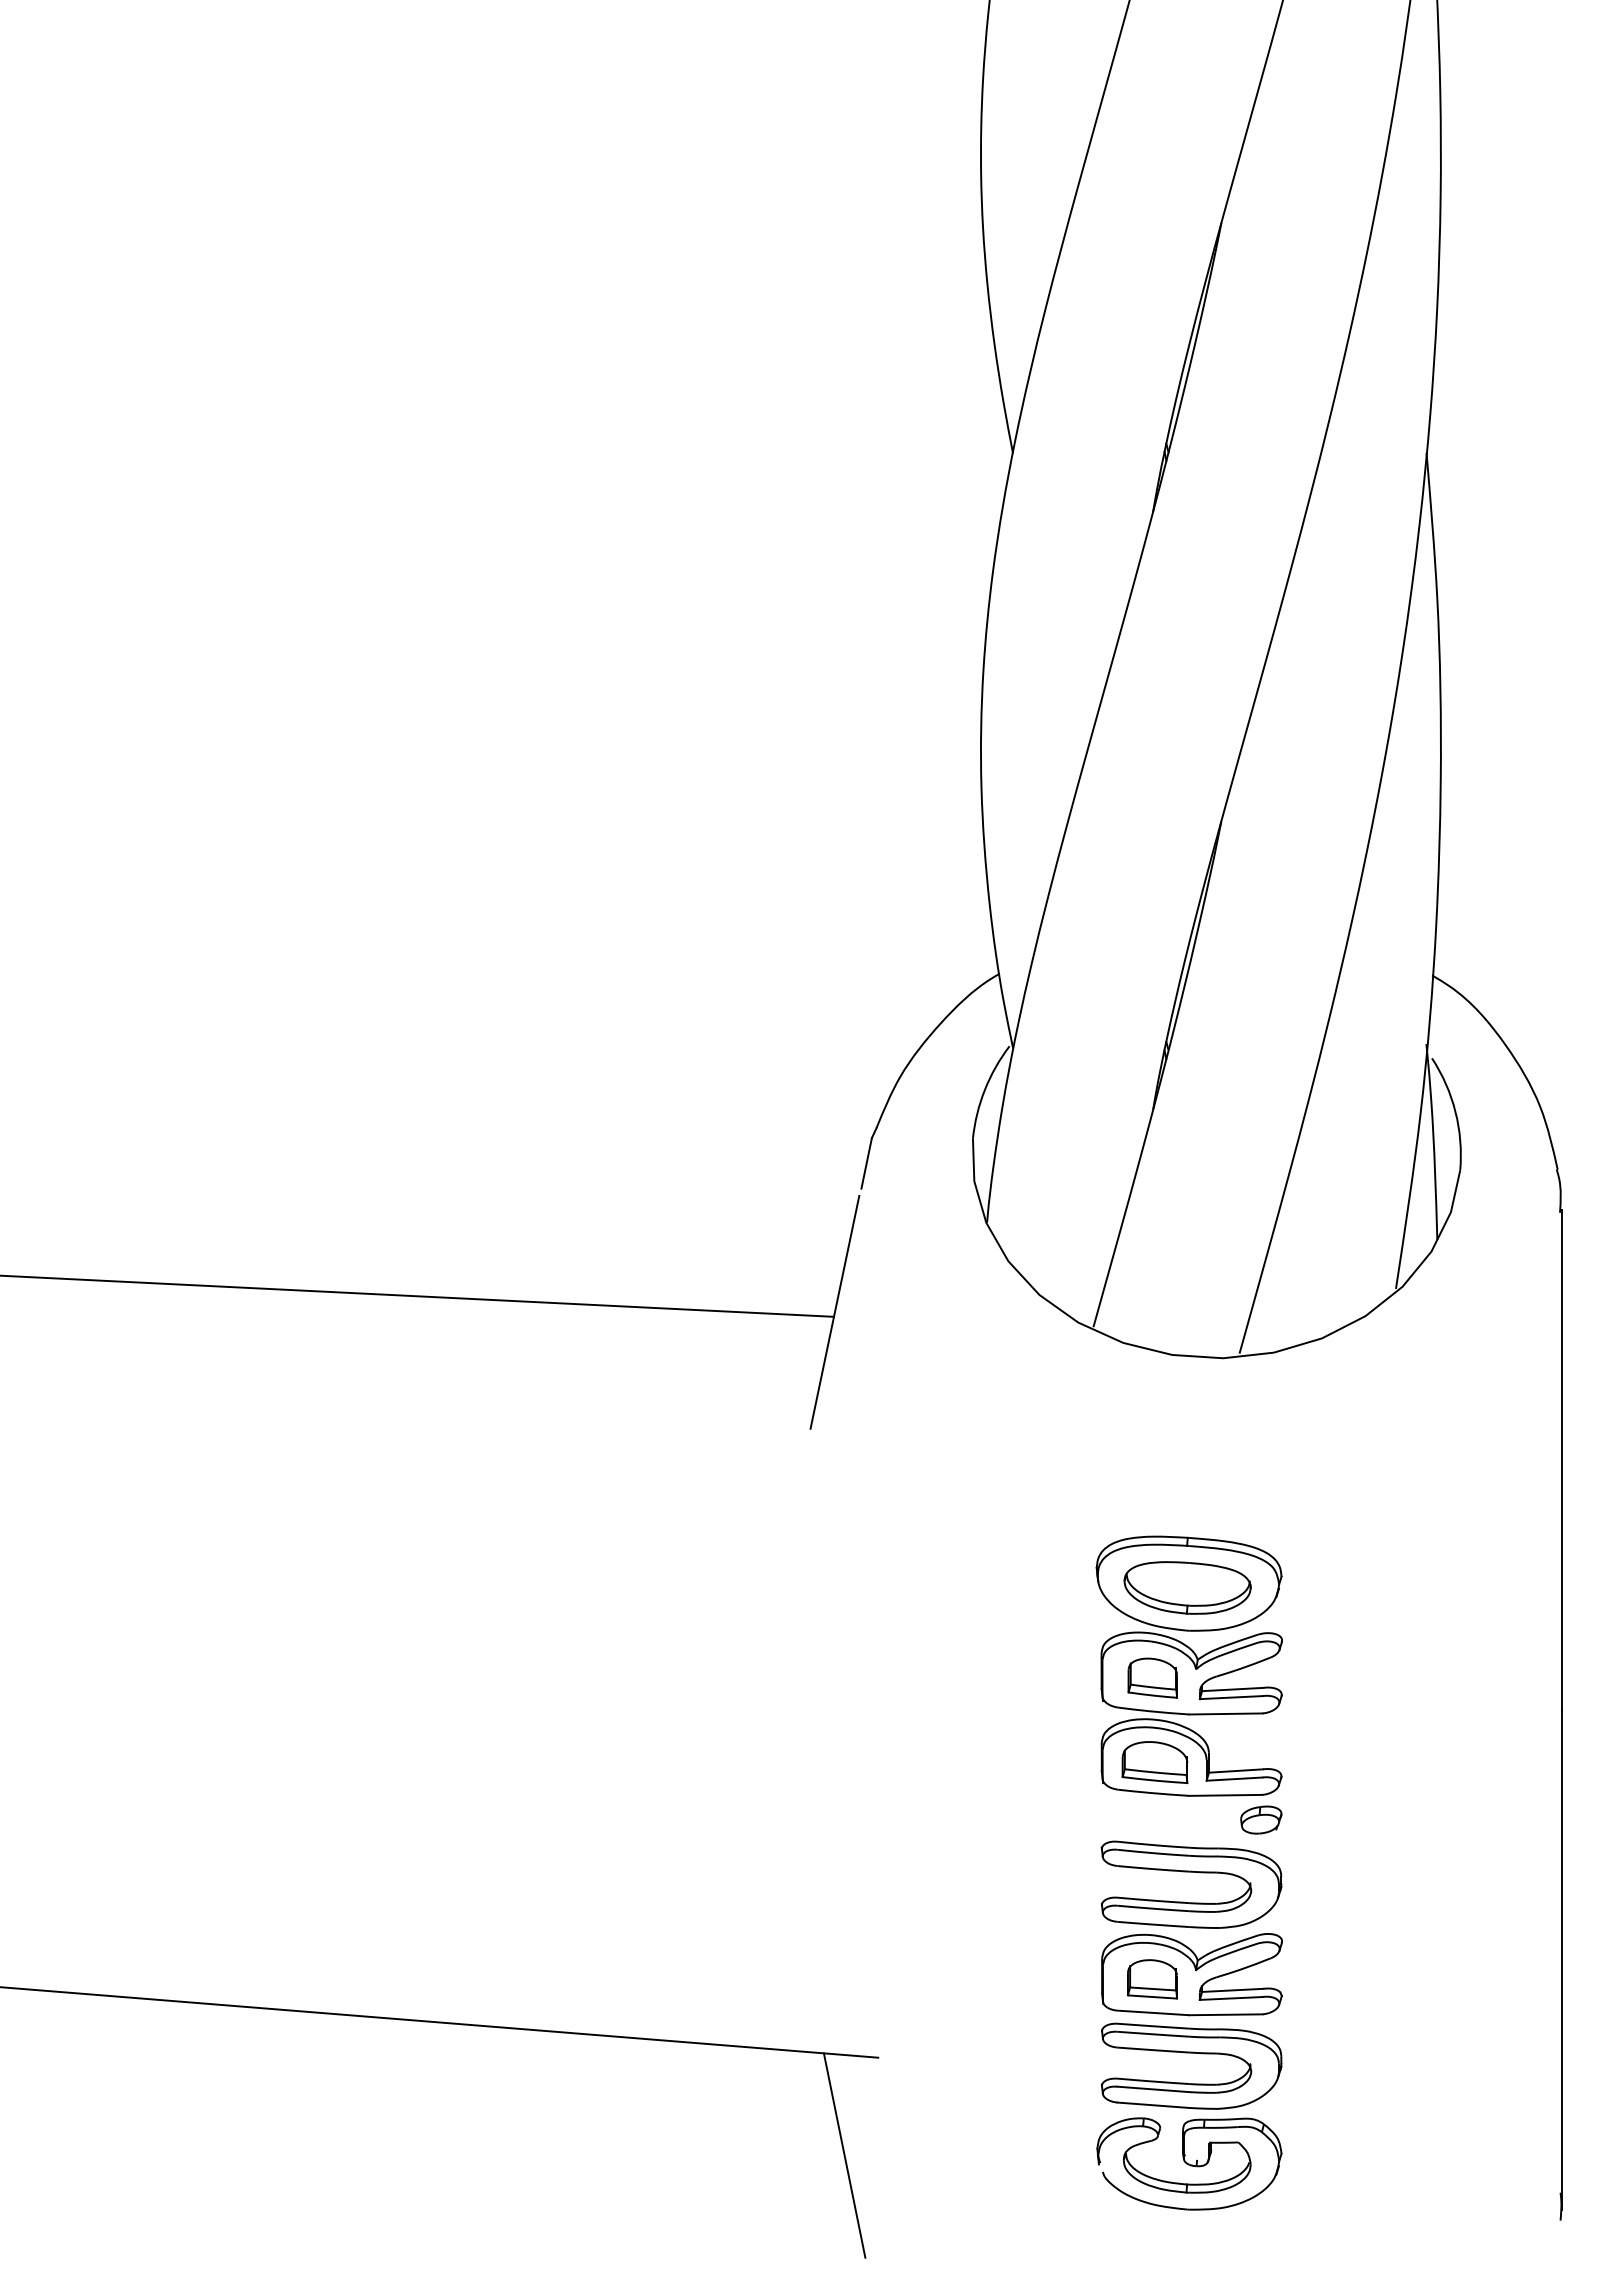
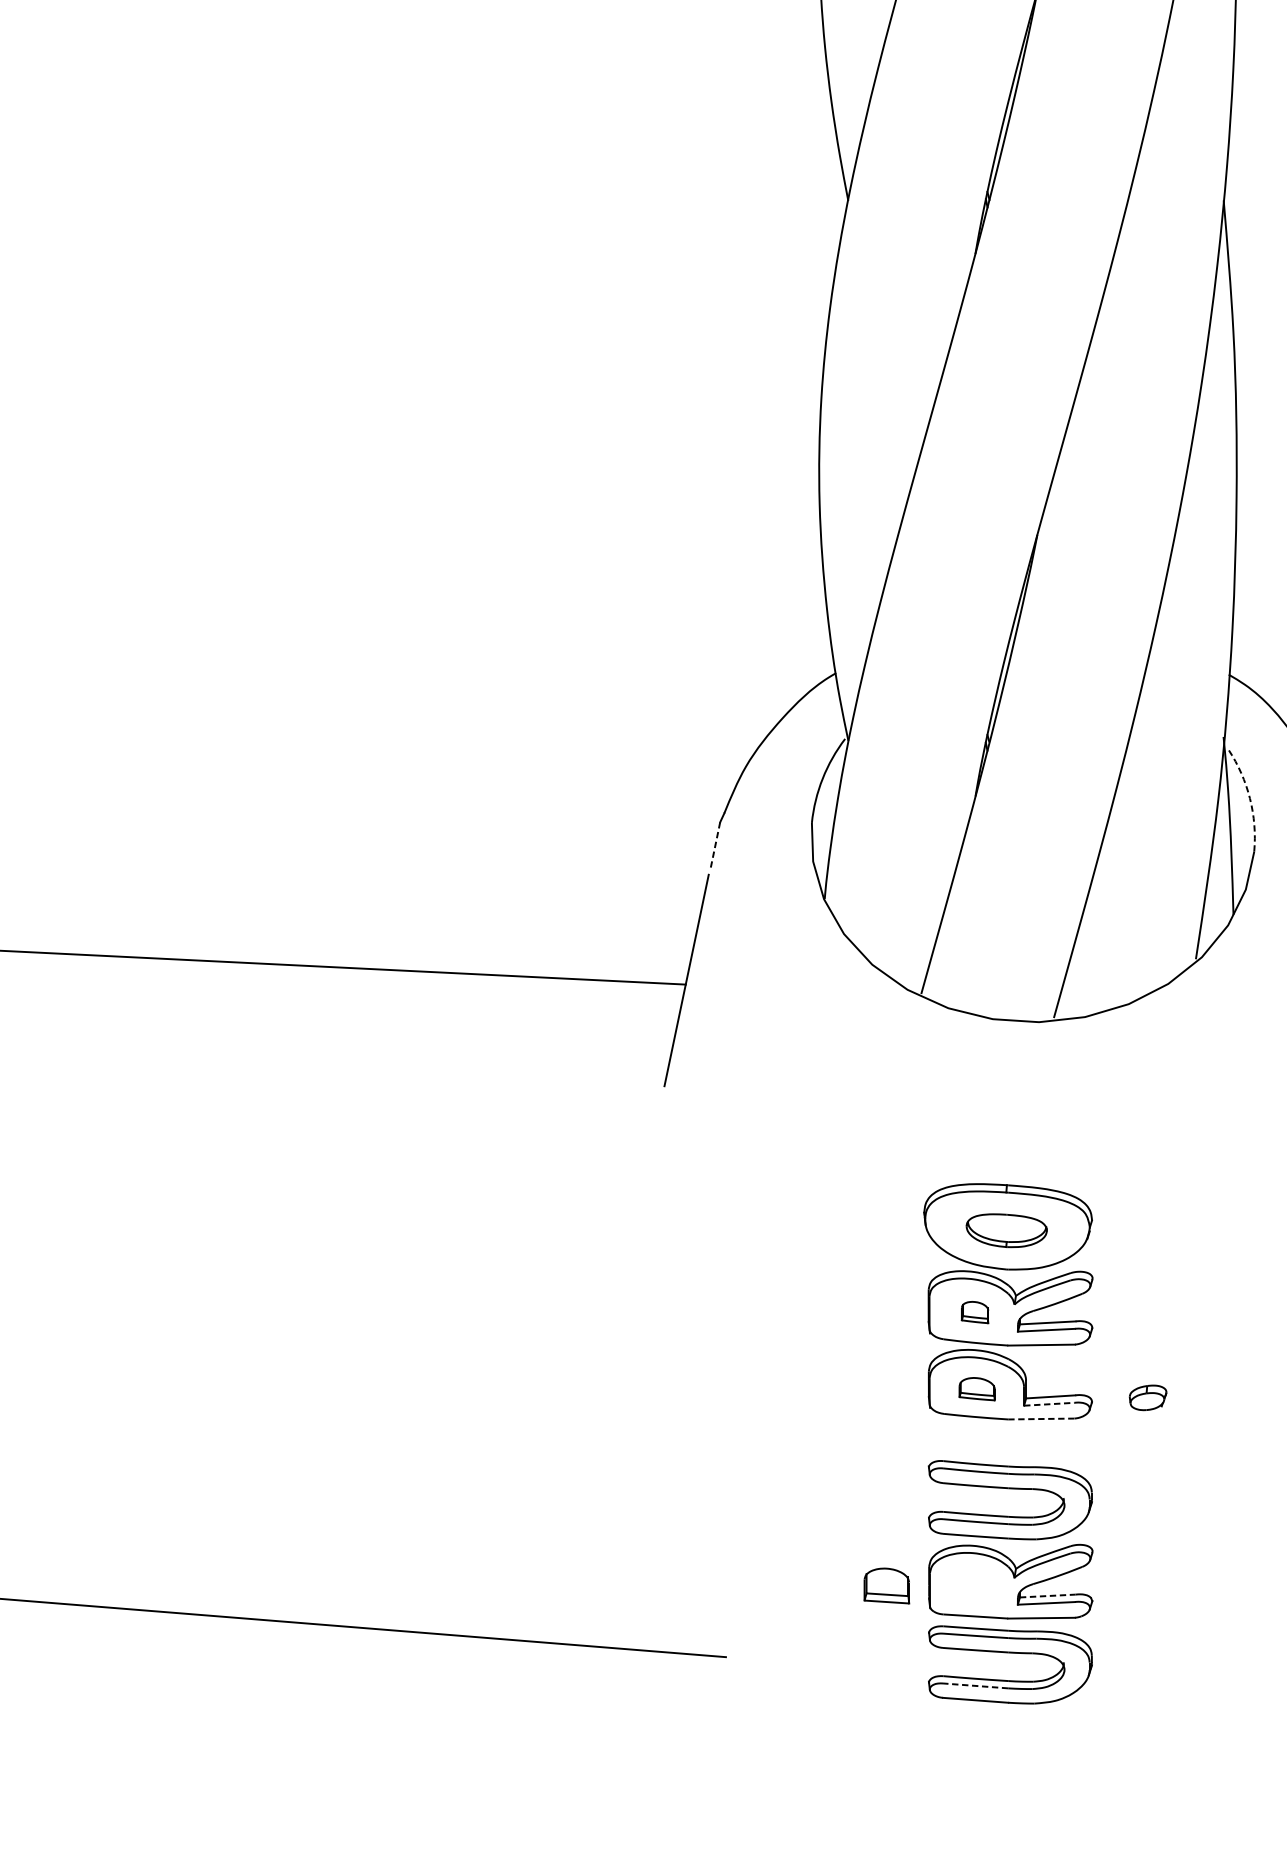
arc: (1455, 1111) -> (1249, 798), solid -> dashed
line: (866, 1163) -> (715, 845), solid -> dashed
part: (1187, 1587) -> (1006, 1230), size x0.7
part: (1152, 1677) -> (974, 1311), size x0.6
part: (1154, 1762) -> (976, 1389), size x0.6
line: (1234, 1779) -> (1049, 1404), solid -> dashed
line: (1225, 1795) -> (1041, 1419), solid -> dashed
part: (1261, 1819) -> (1148, 1397), moved
part: (1152, 1979) -> (886, 1586), moved
line: (1232, 1990) -> (1047, 1596), solid -> dashed
line: (1152, 2089) -> (974, 1686), solid -> dashed
line: (844, 2155) -> (695, 1745), removed
part: (1189, 2163) -> (1008, 1753), removed

